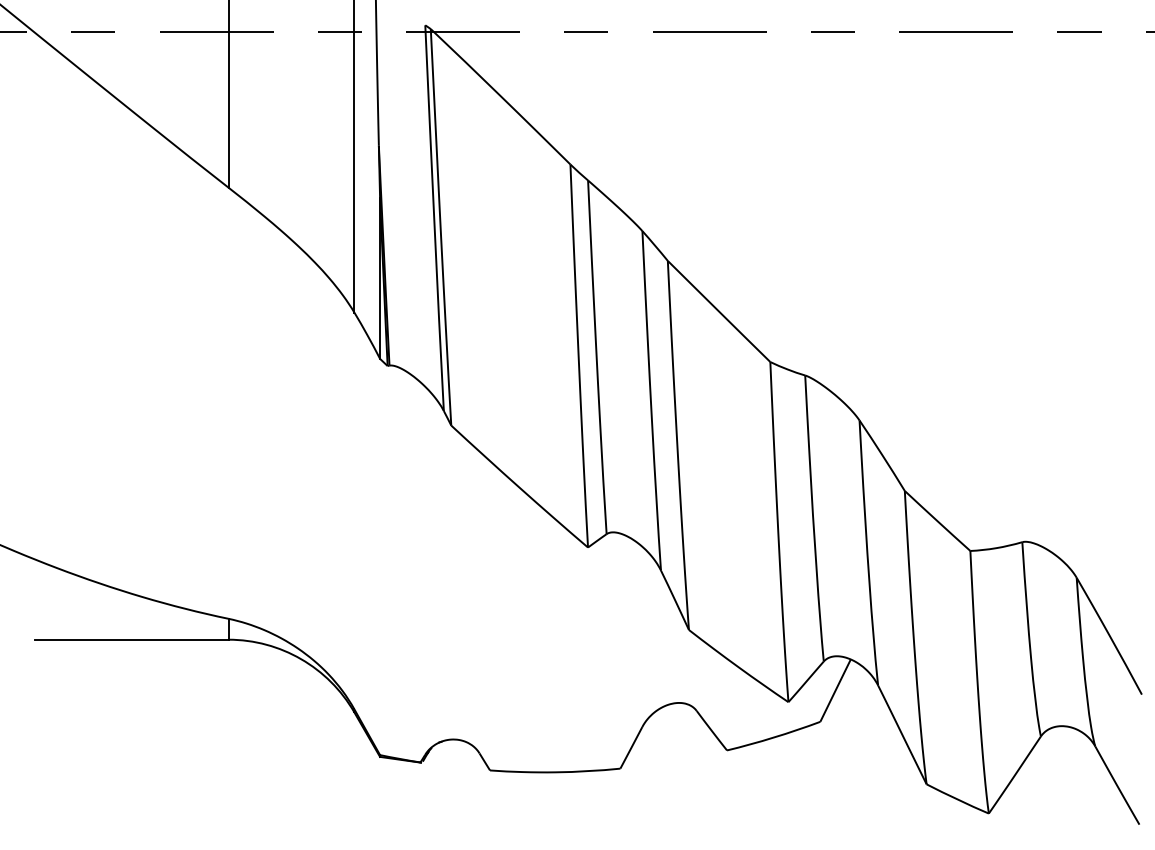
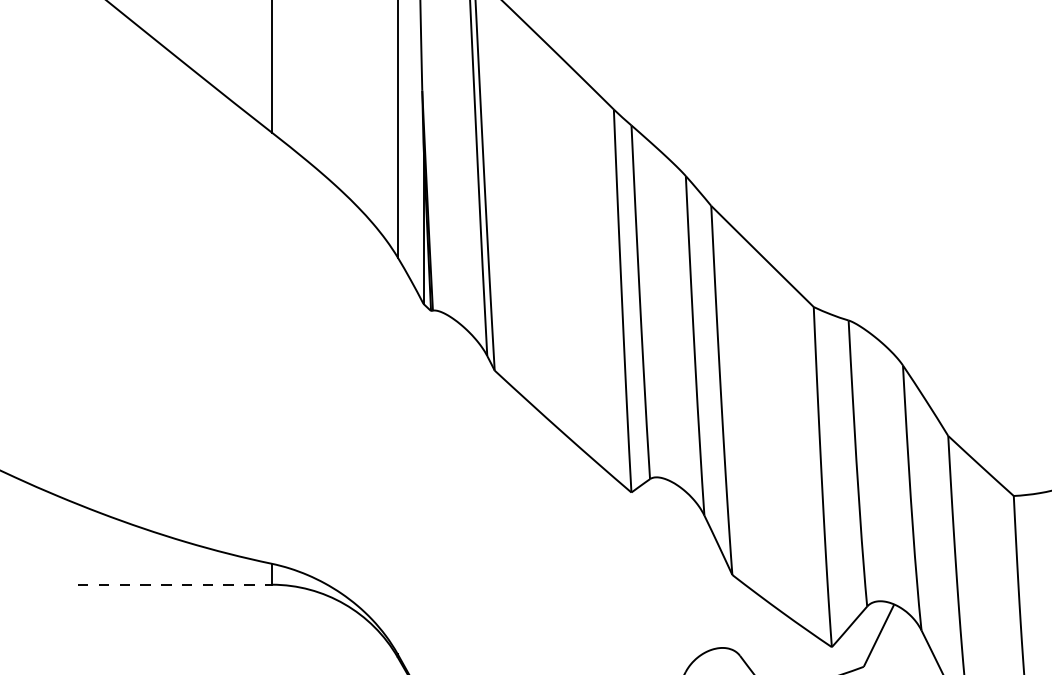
line: (131, 639) -> (174, 584), solid -> dashed

